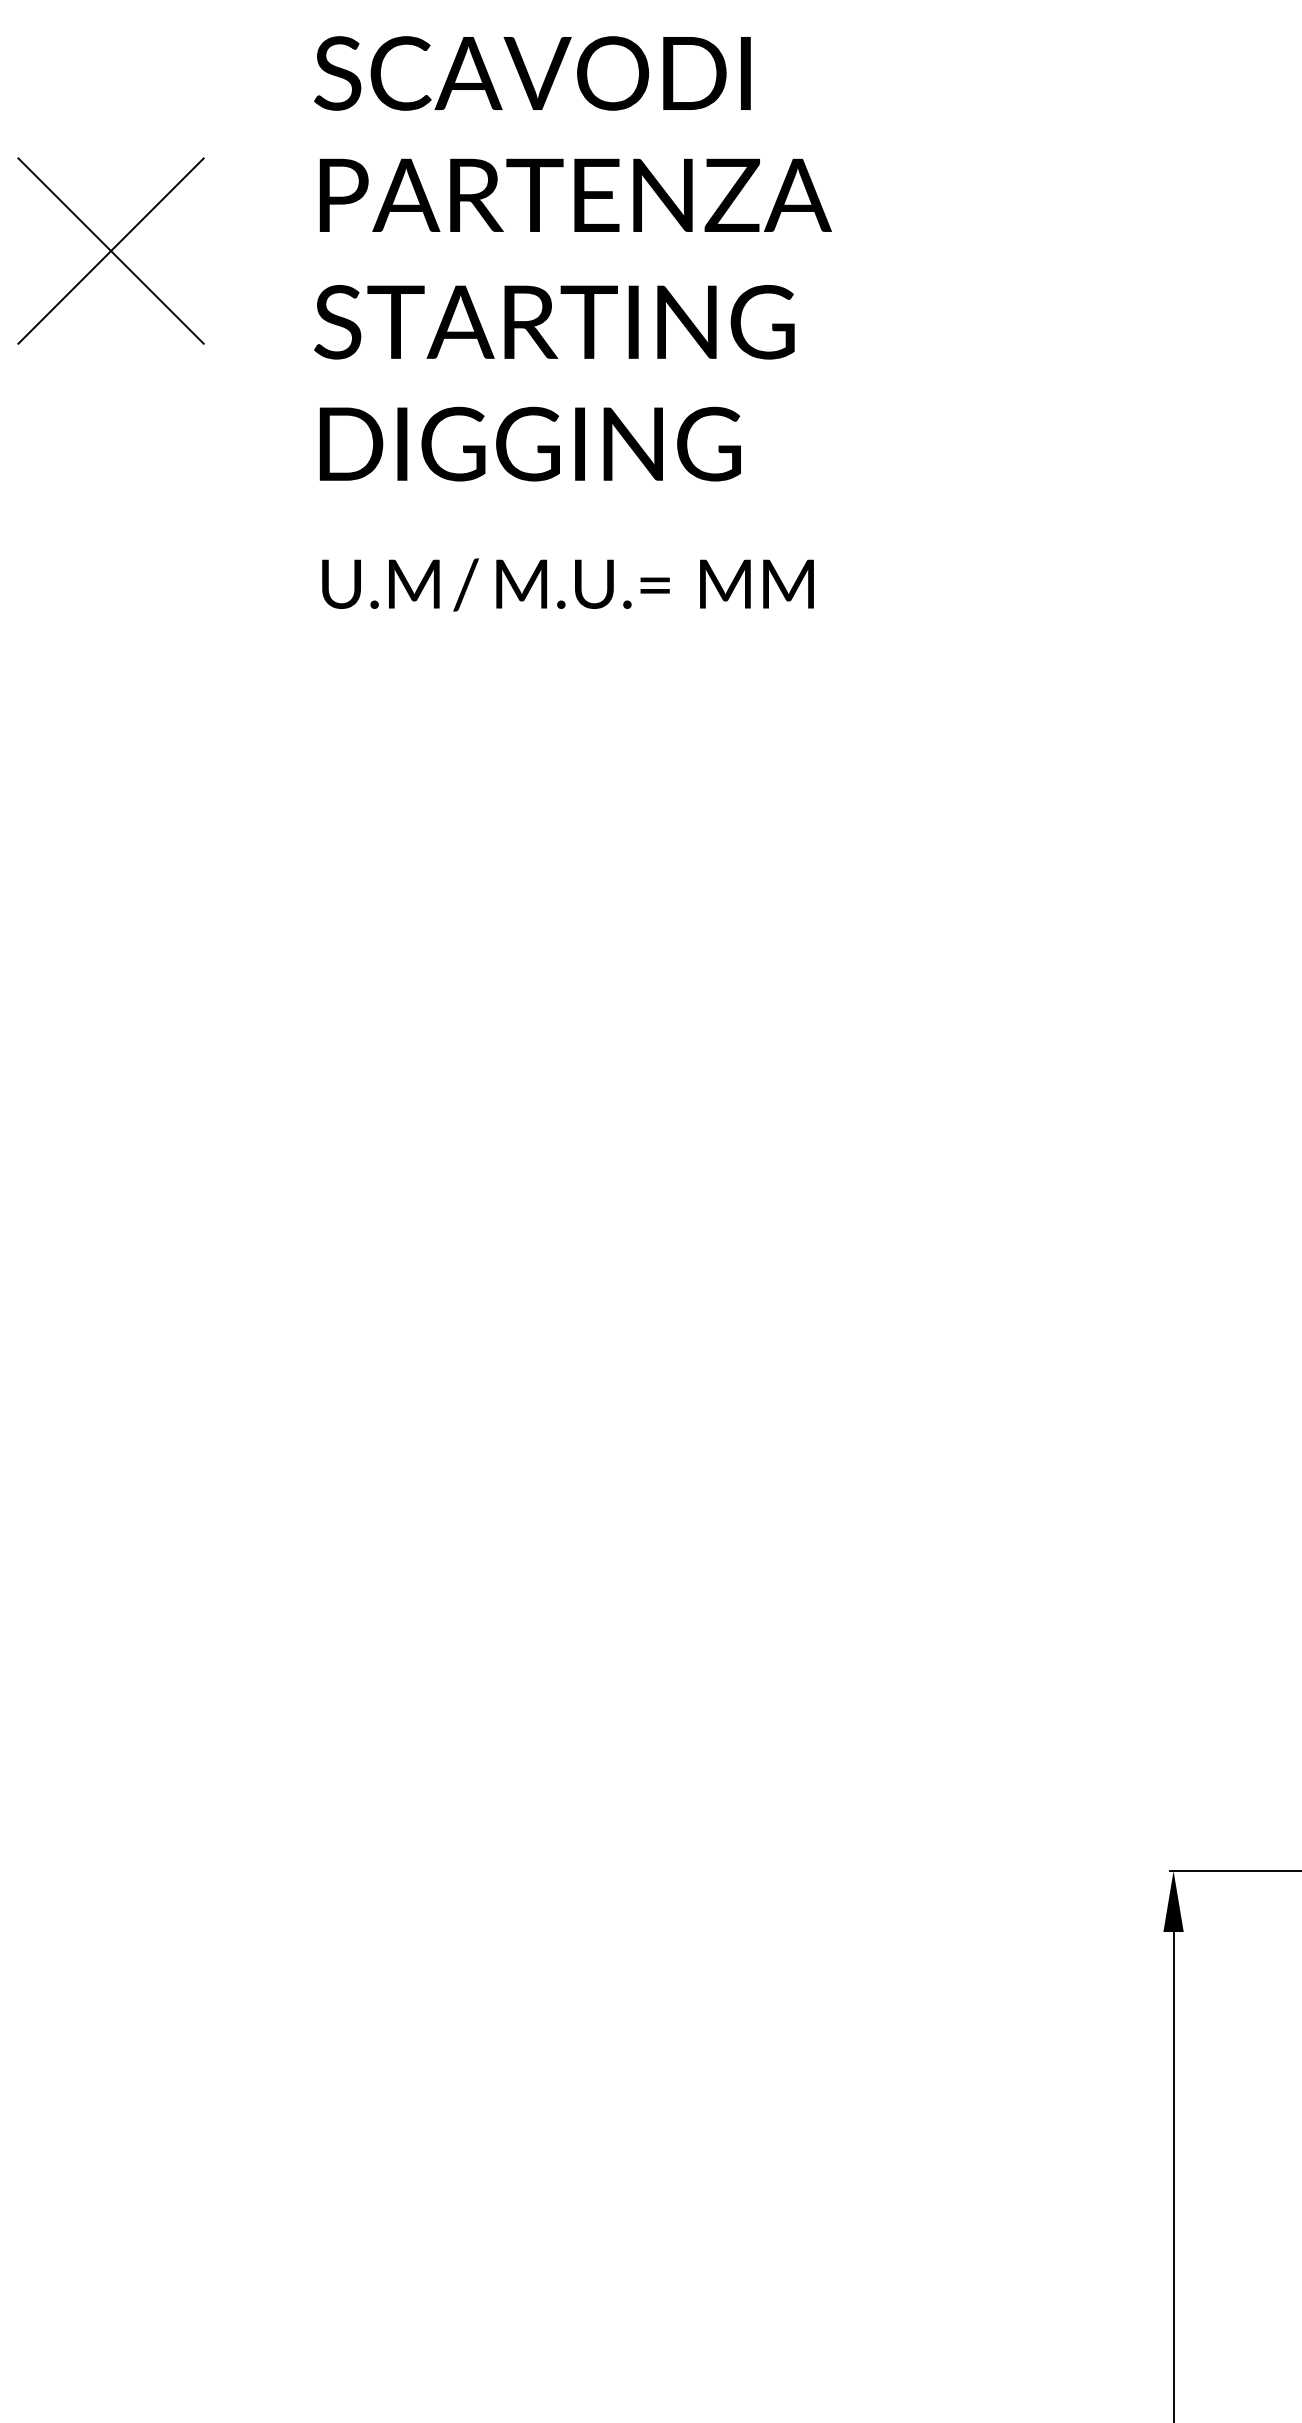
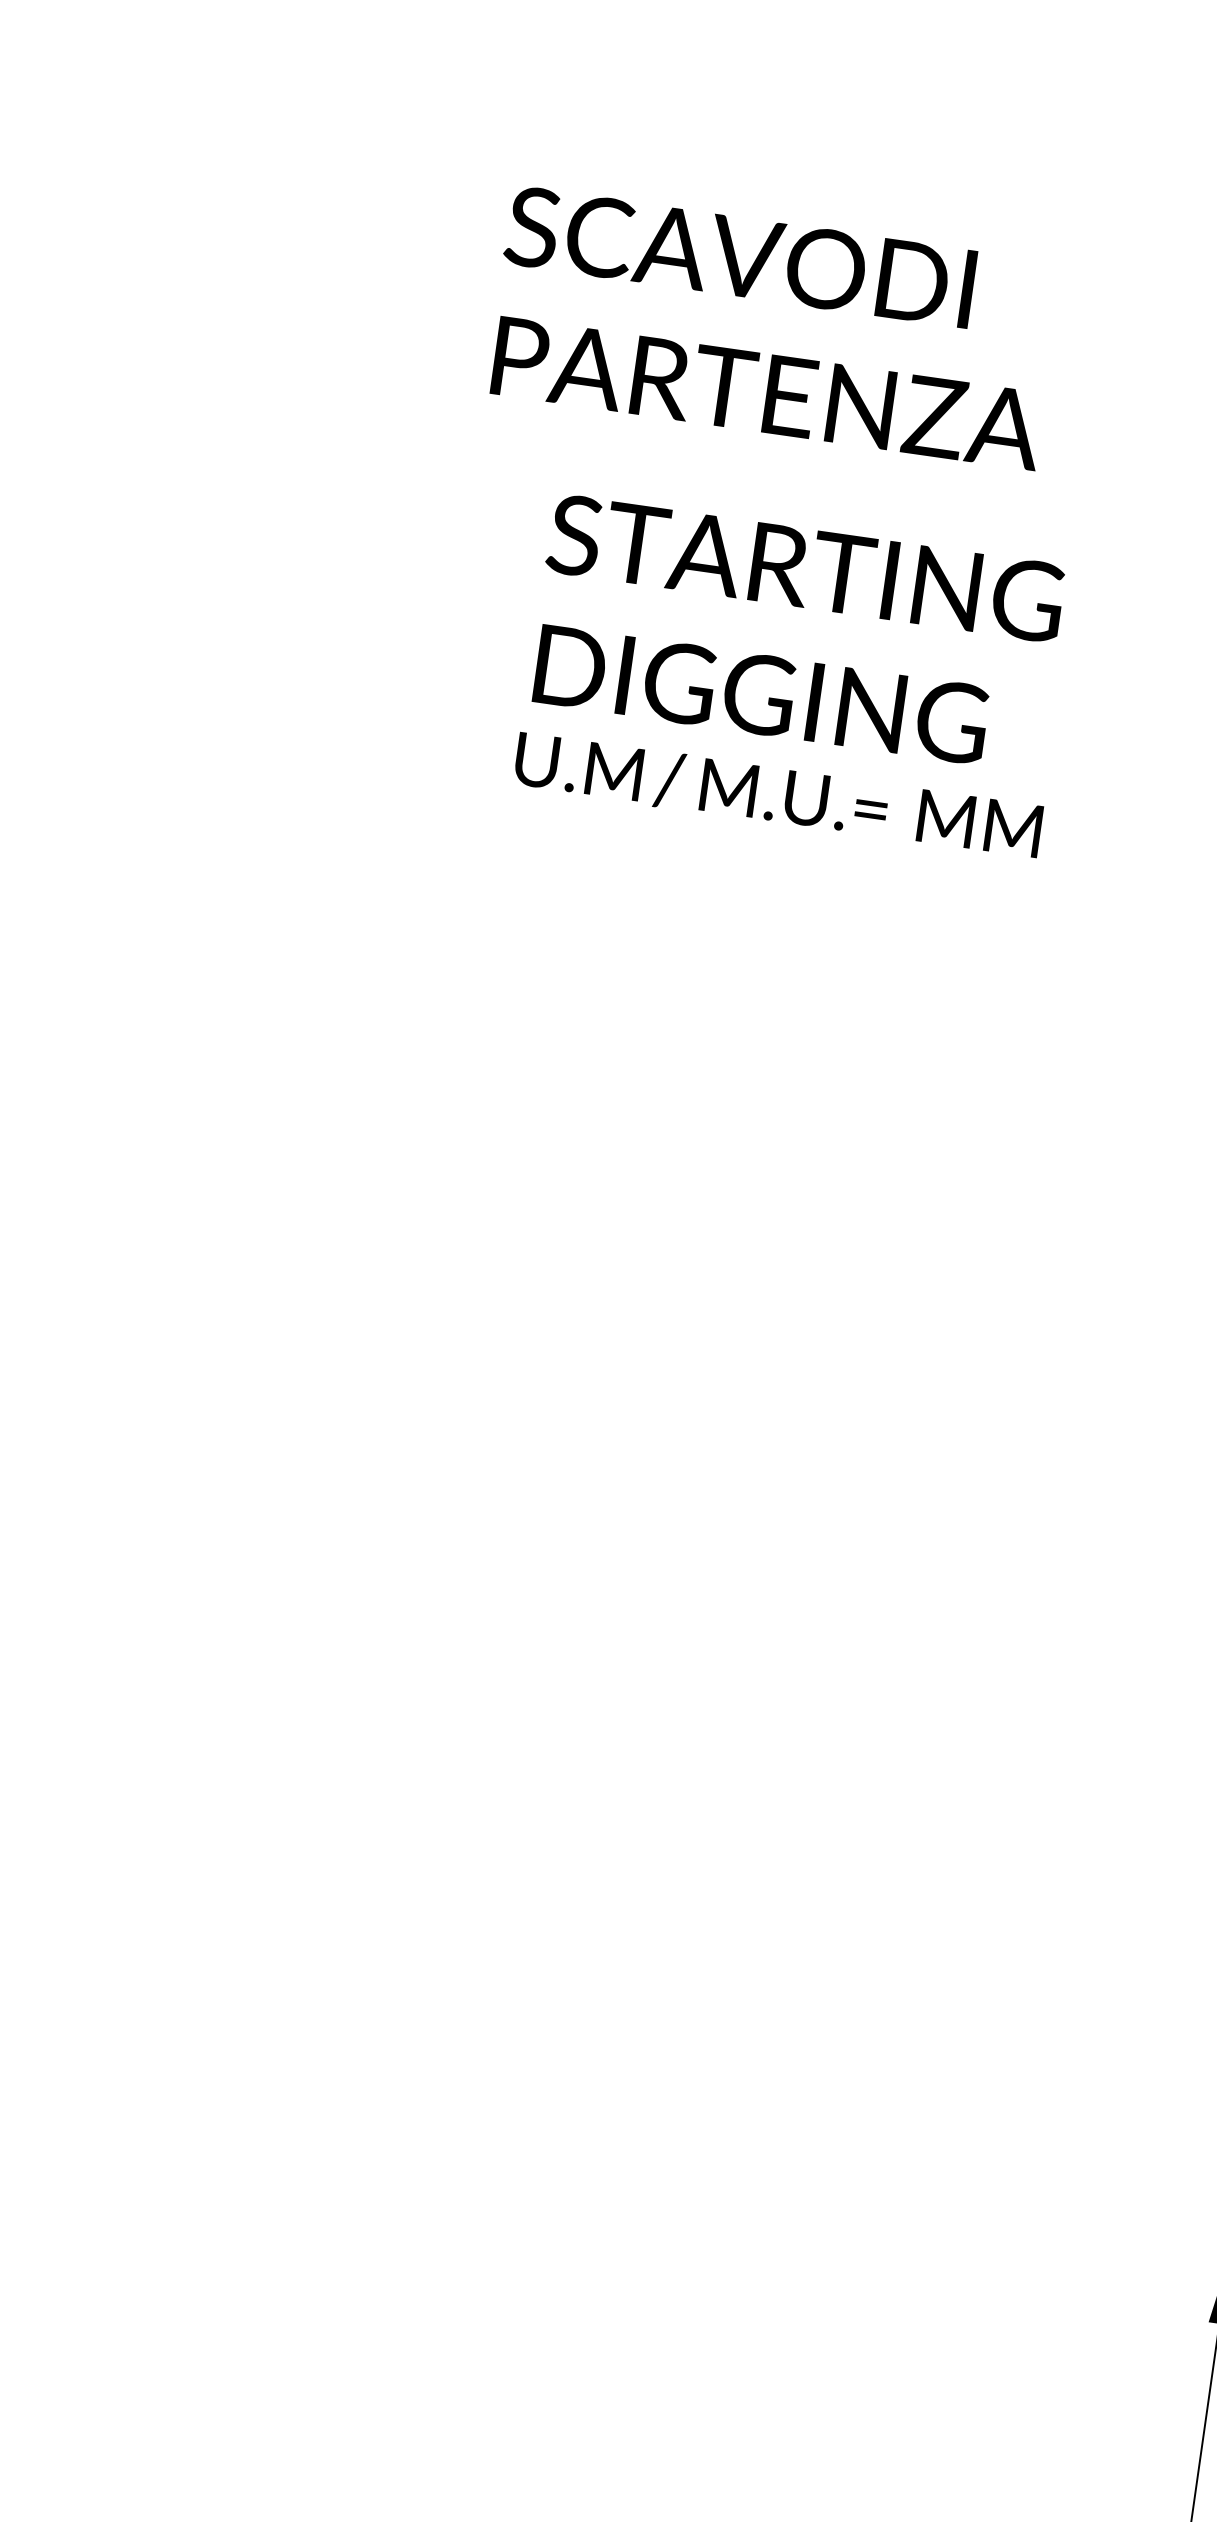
text: (572, 133) -> (773, 327), moved
part: (110, 250) -> (341, 369), removed
text: (554, 383) -> (796, 633), moved

